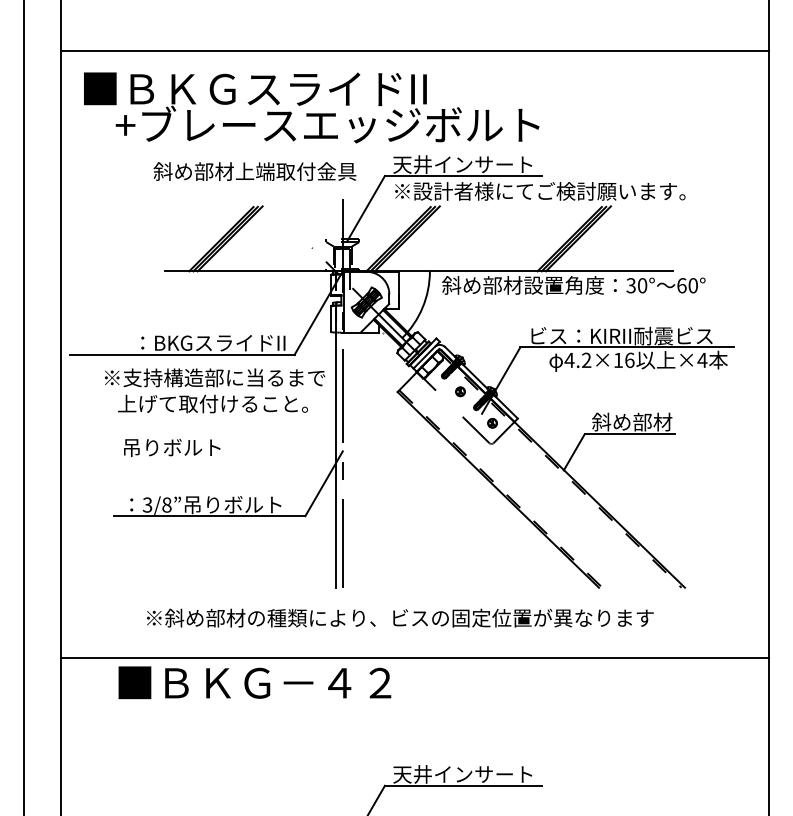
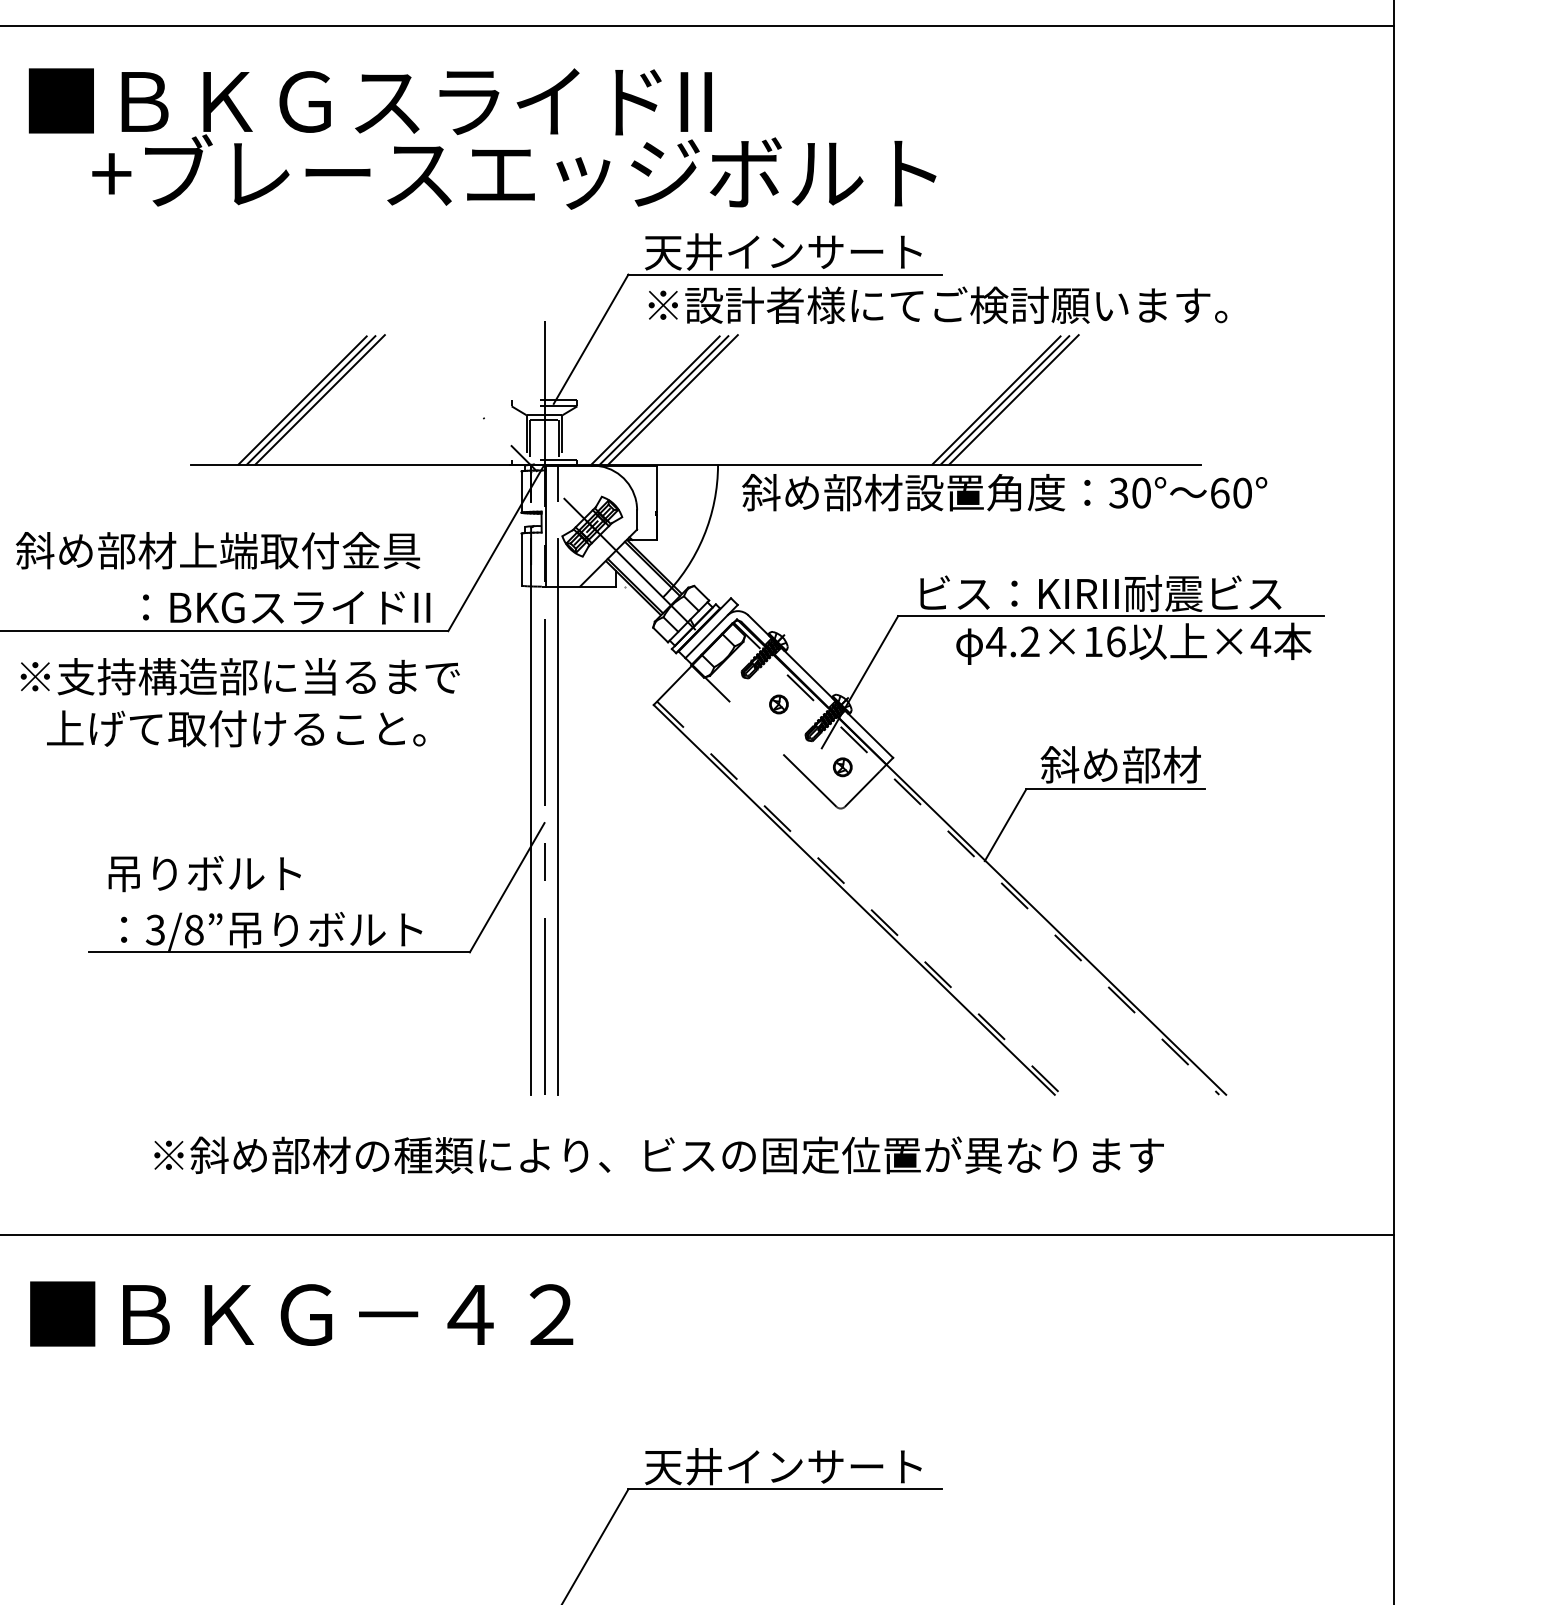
text: (254, 171) -> (217, 550), moved
text: (215, 390) -> (241, 701), moved
text: (172, 447) -> (205, 873), moved
line: (349, 447) -> (557, 815), added
text: (254, 682) -> (300, 1313), moved

